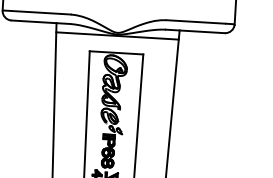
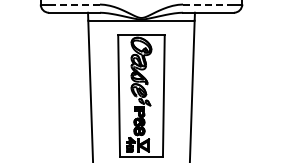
line: (40, 12) -> (73, 4), solid -> dashed
line: (195, 21) -> (208, 4), solid -> dashed

